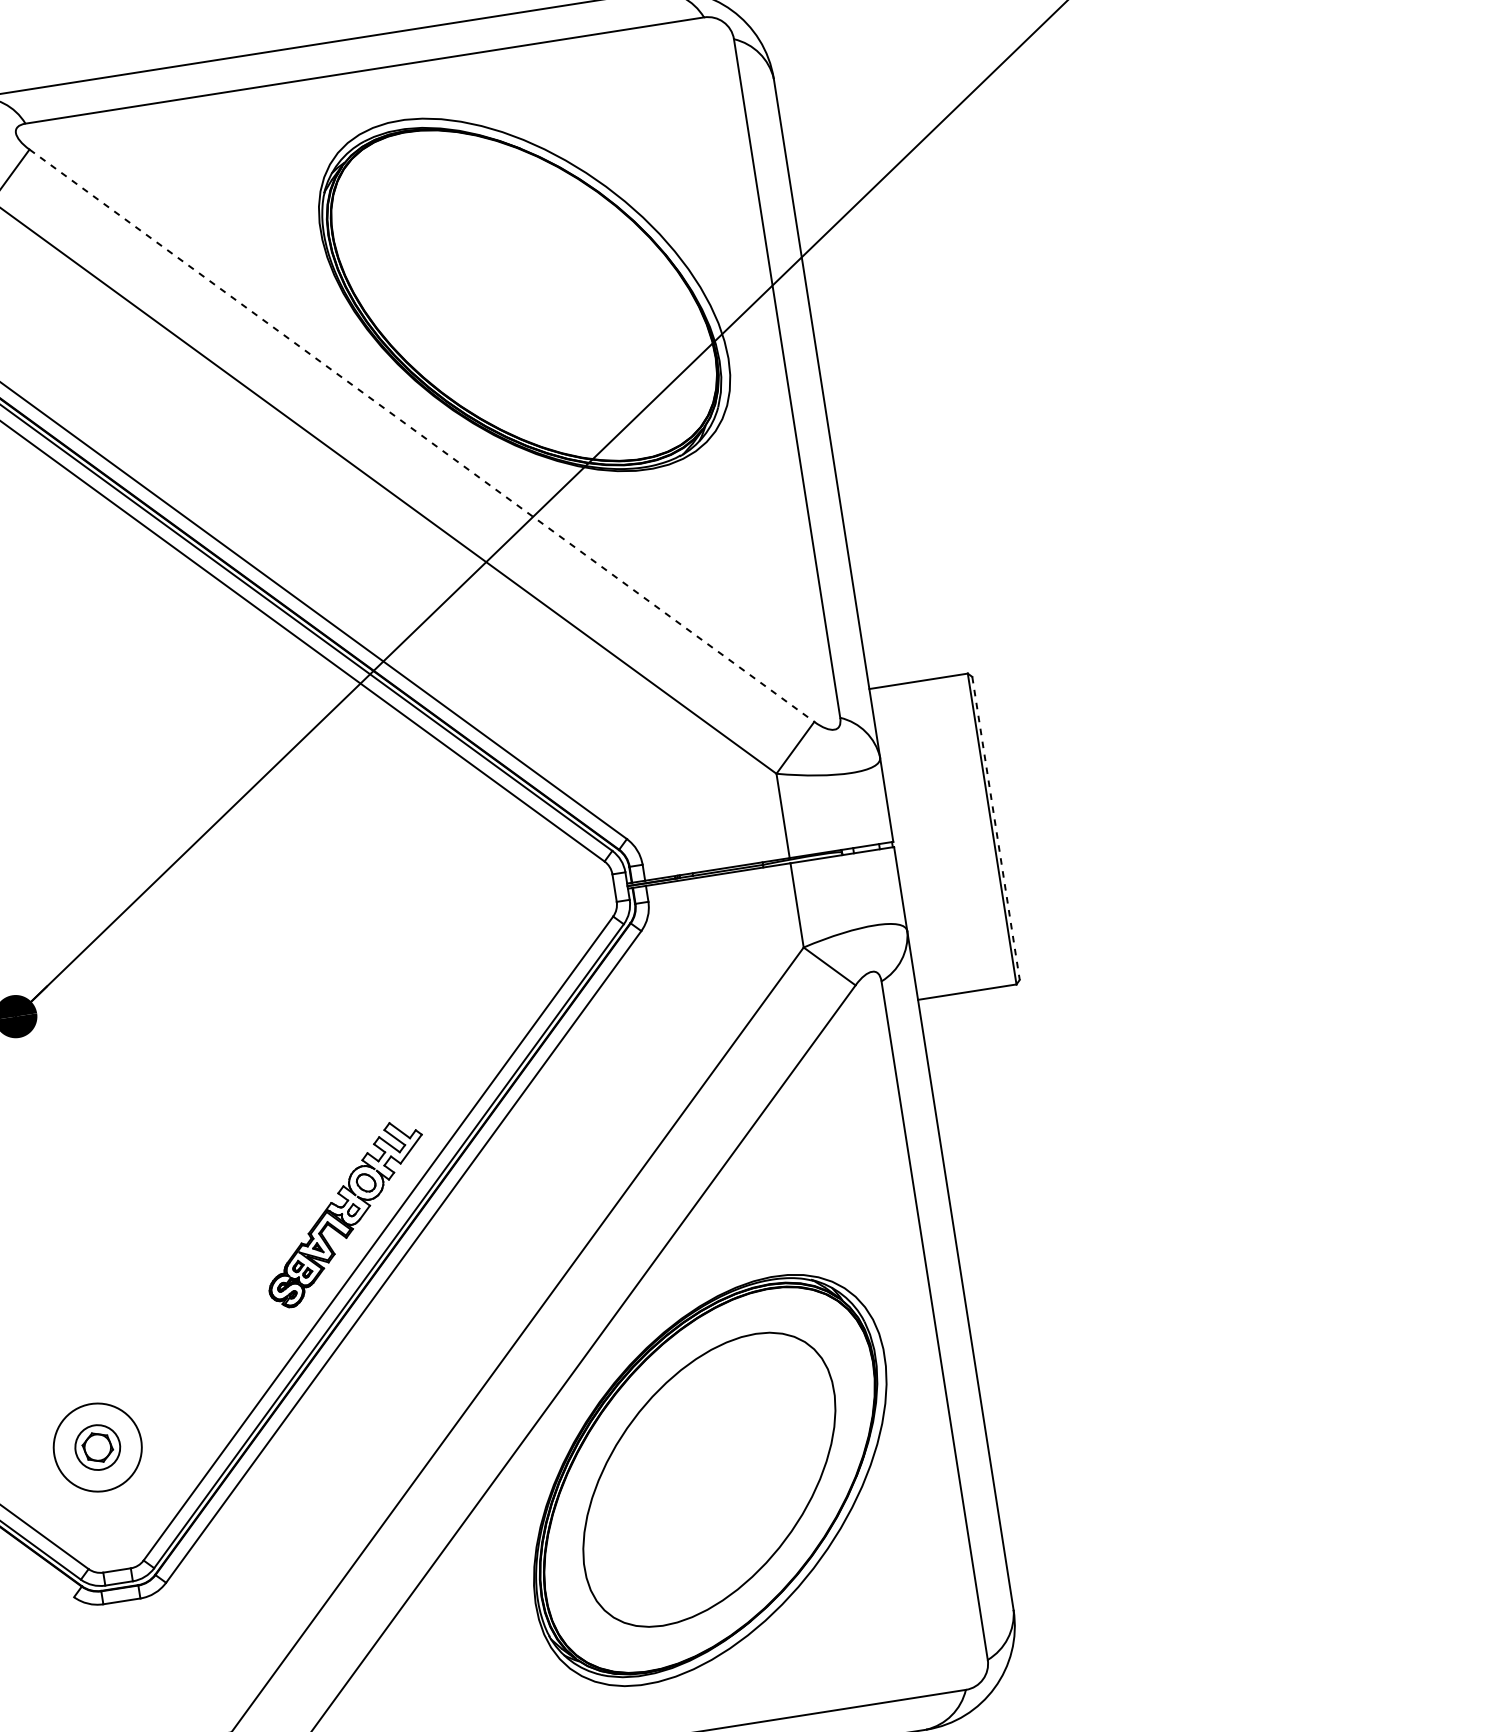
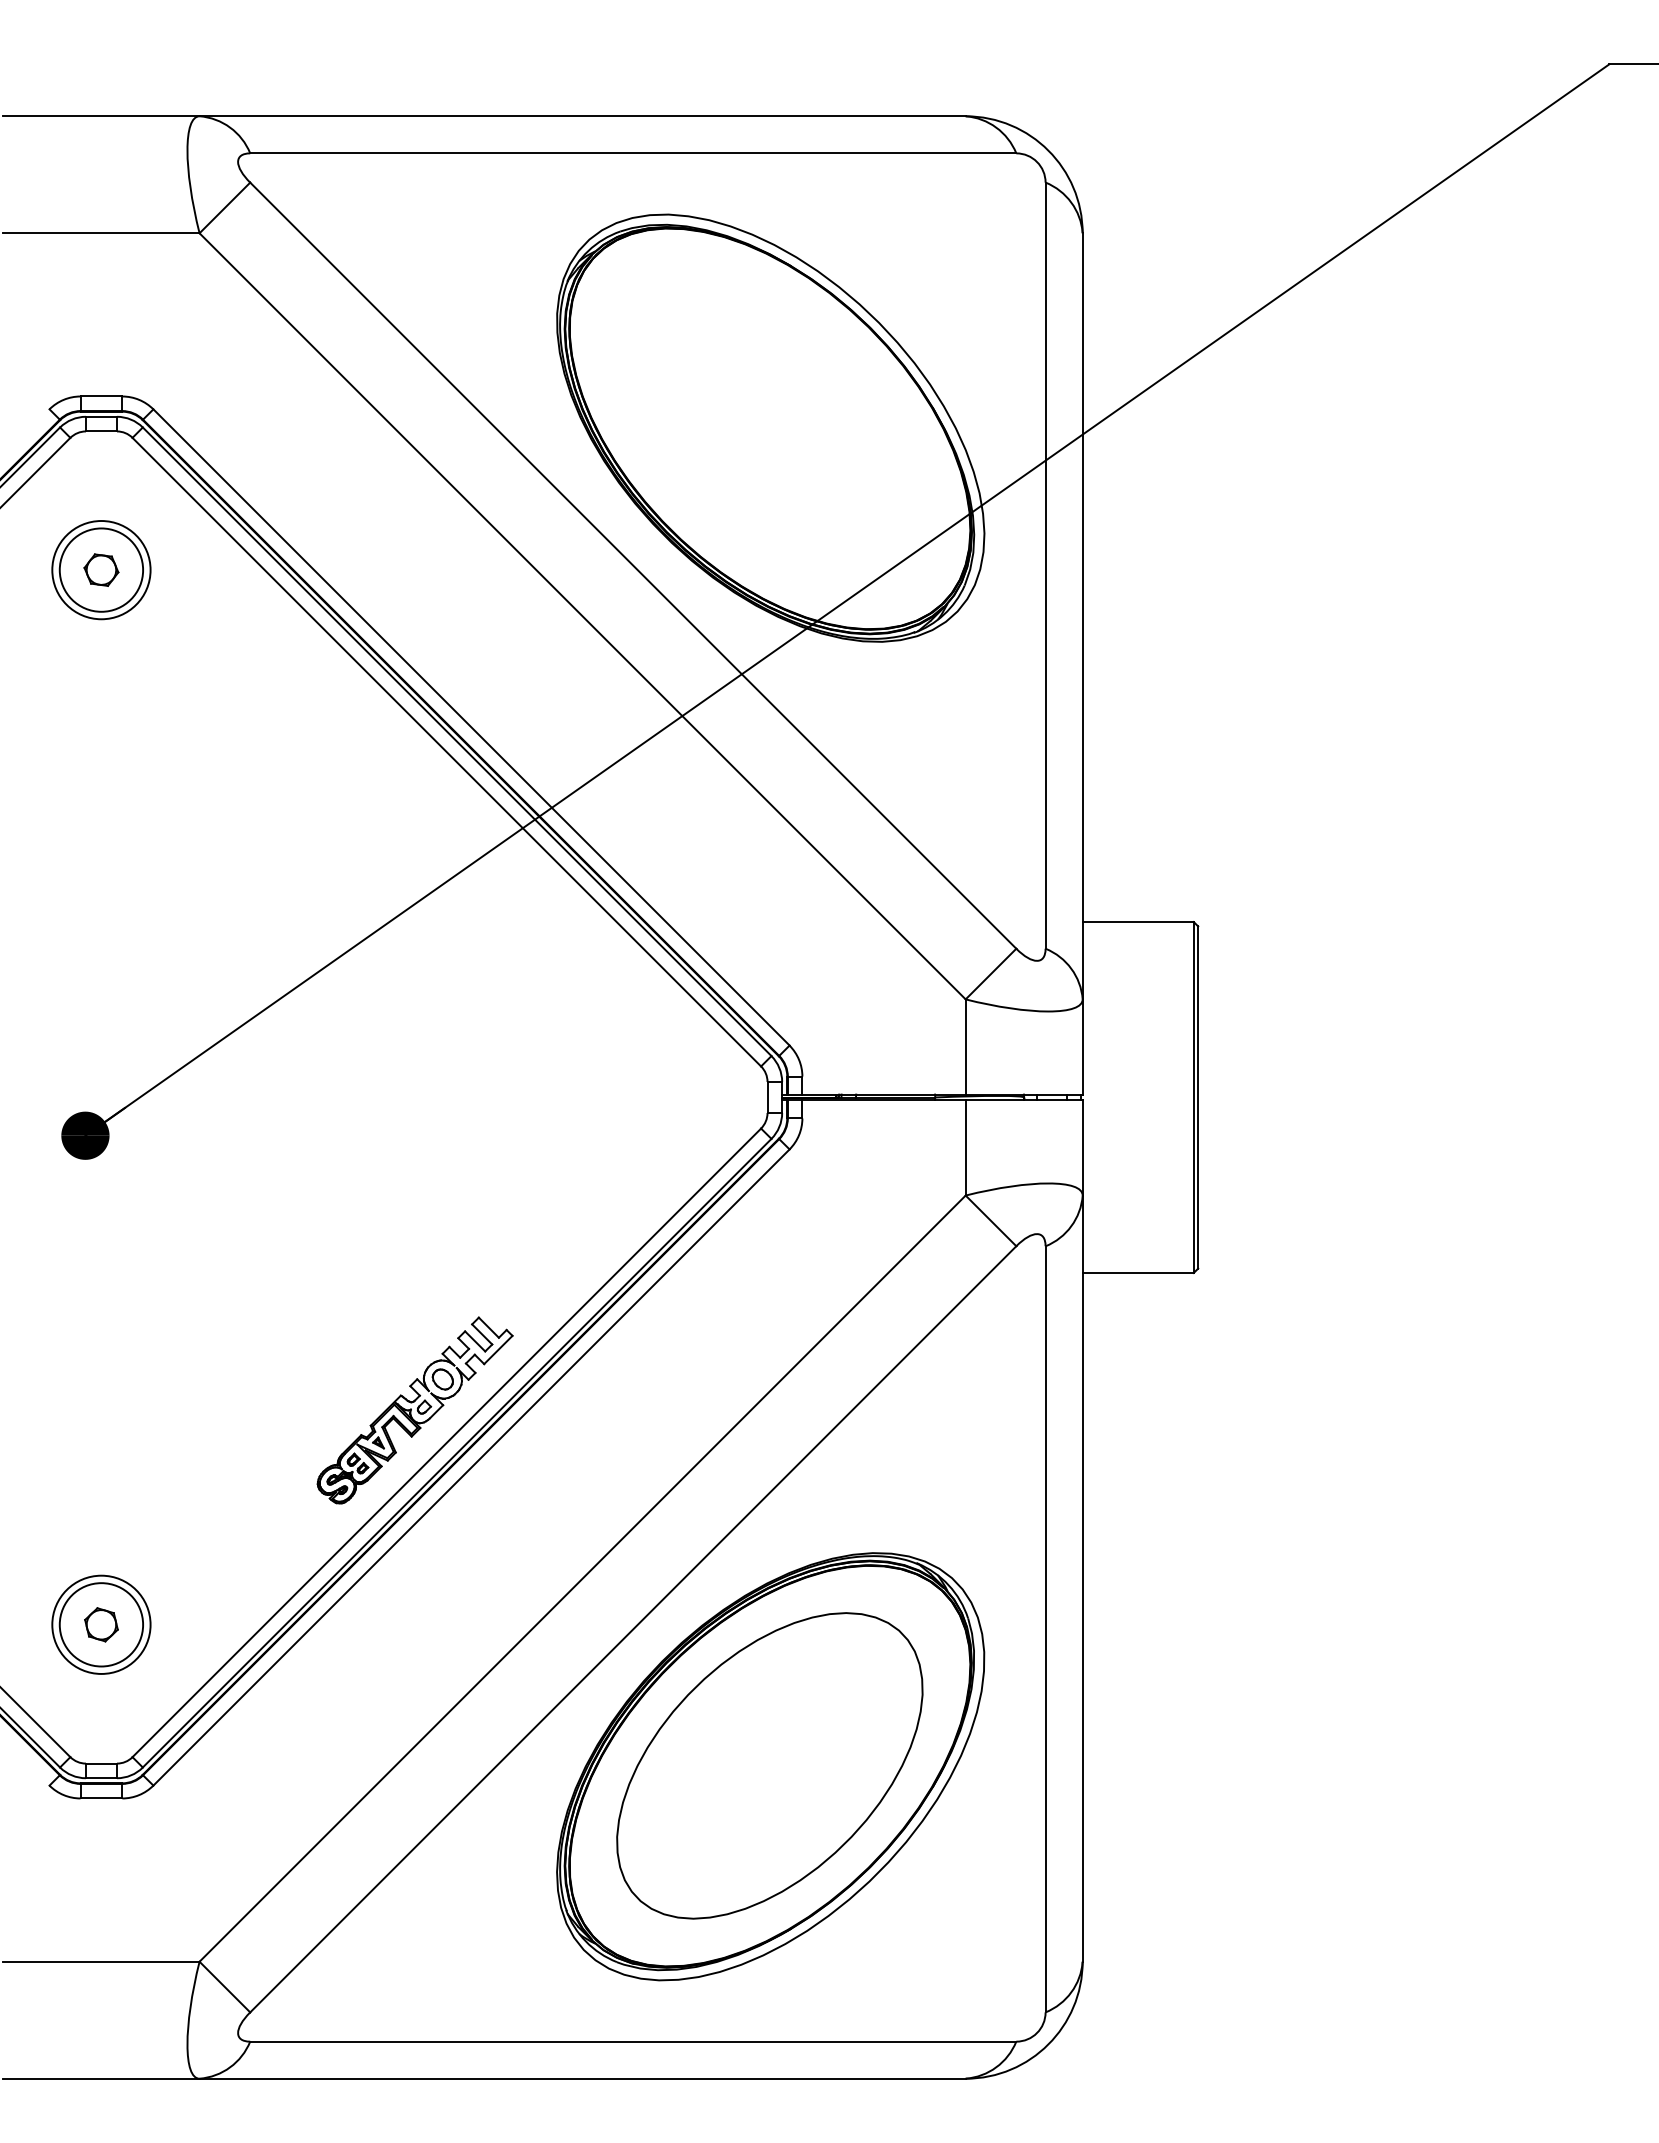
line: (422, 435) -> (633, 565), dashed -> solid
line: (996, 829) -> (1198, 1098), dashed -> solid
circle: (97, 1447) -> (101, 1624), size x1.67

